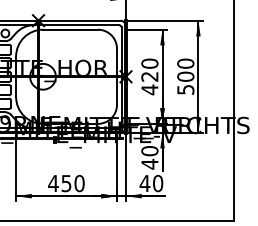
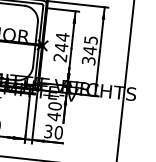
text: (149, 76) -> (61, 47), 420 -> 244
text: (185, 76) -> (89, 50), 500 -> 345
text: (144, 183) -> (48, 131), 40 -> 30

